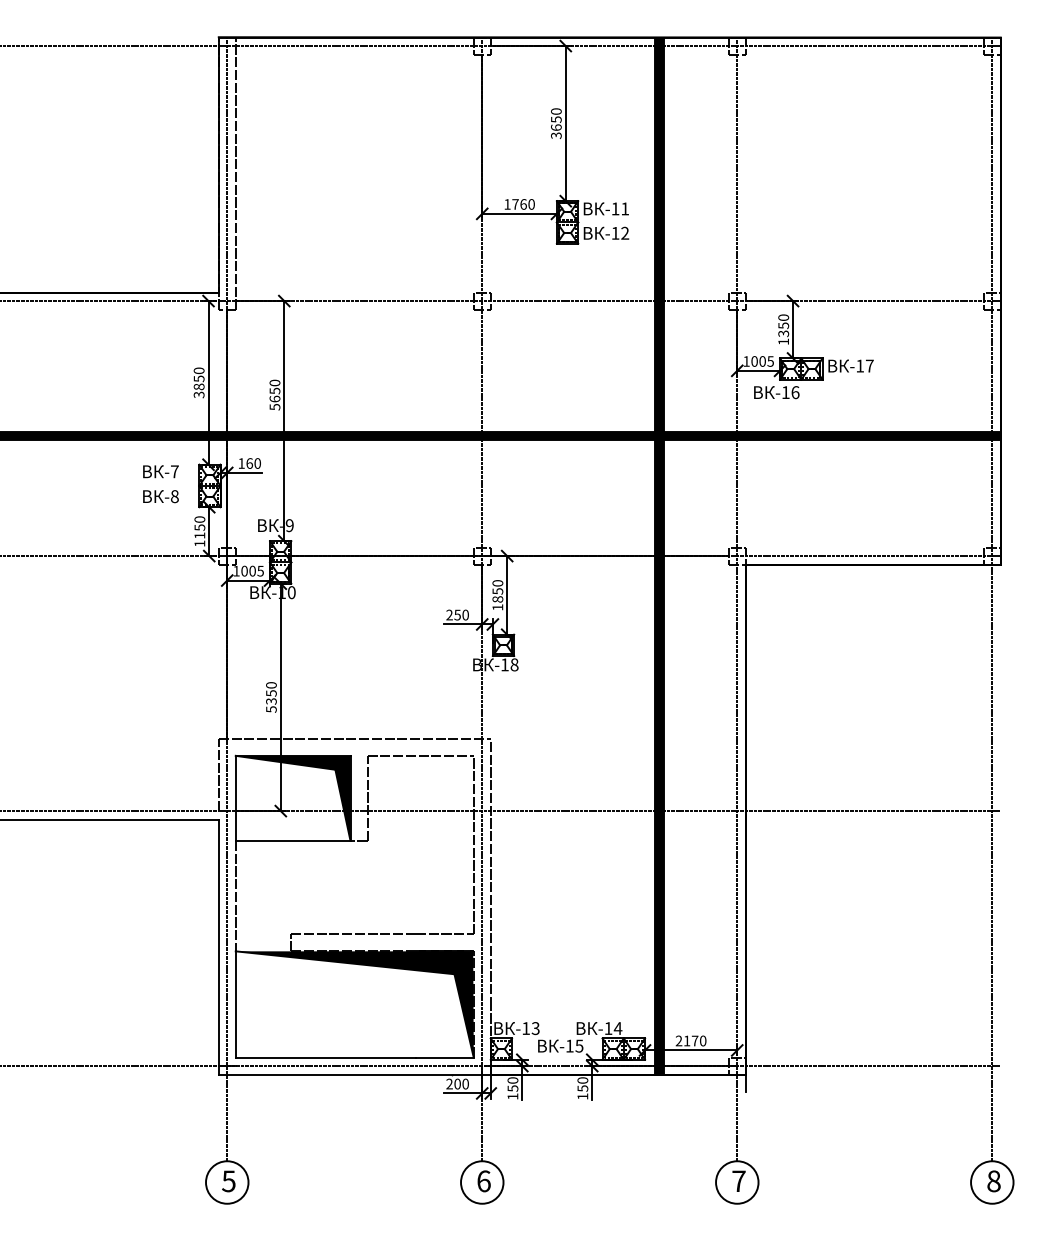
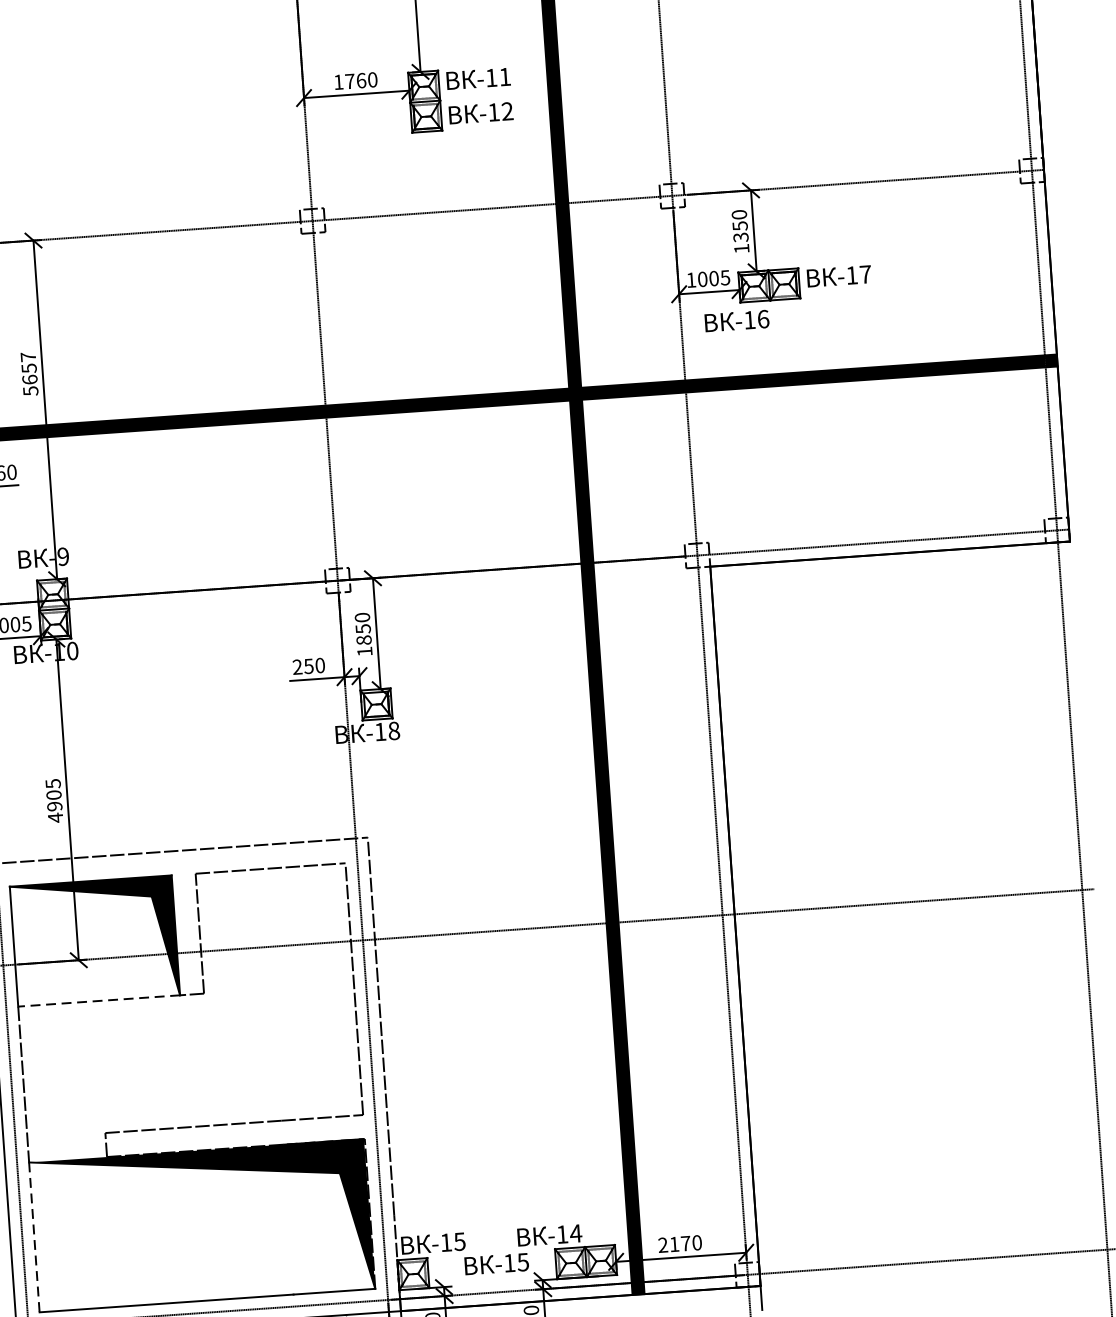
text: (274, 382) -> (27, 356), 5650 -> 5657
text: (271, 697) -> (54, 800), 5350 -> 4905
line: (292, 840) -> (98, 1000), solid -> dashed
line: (235, 1004) -> (34, 1237), solid -> dashed
text: (535, 1028) -> (459, 1241), -13 -> -15

